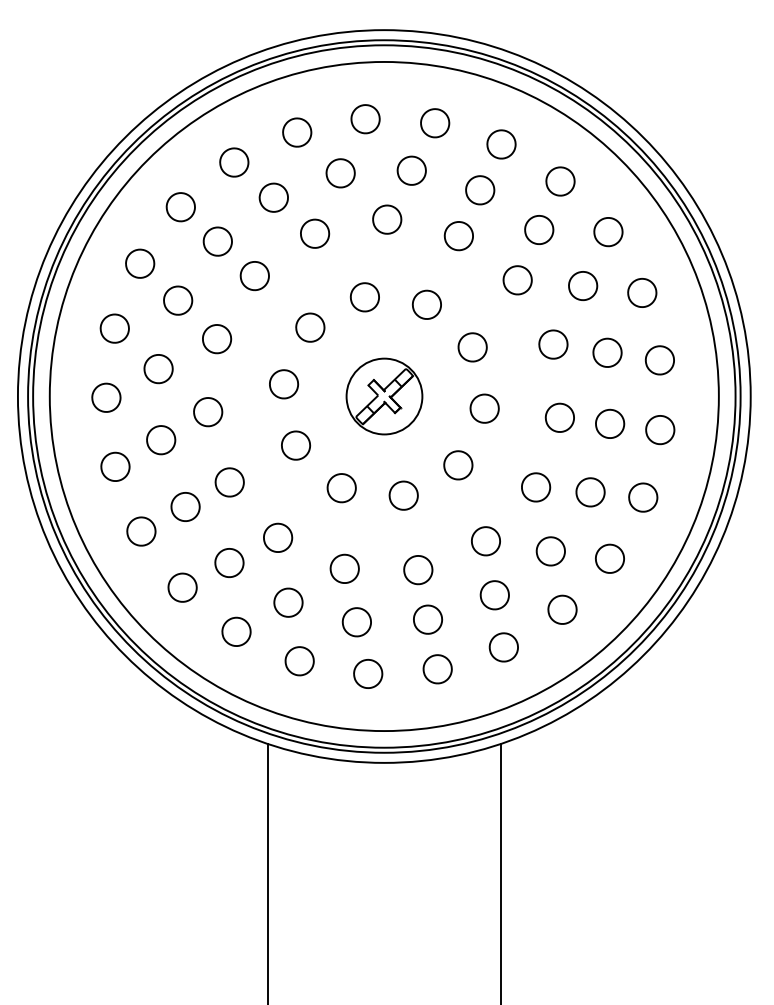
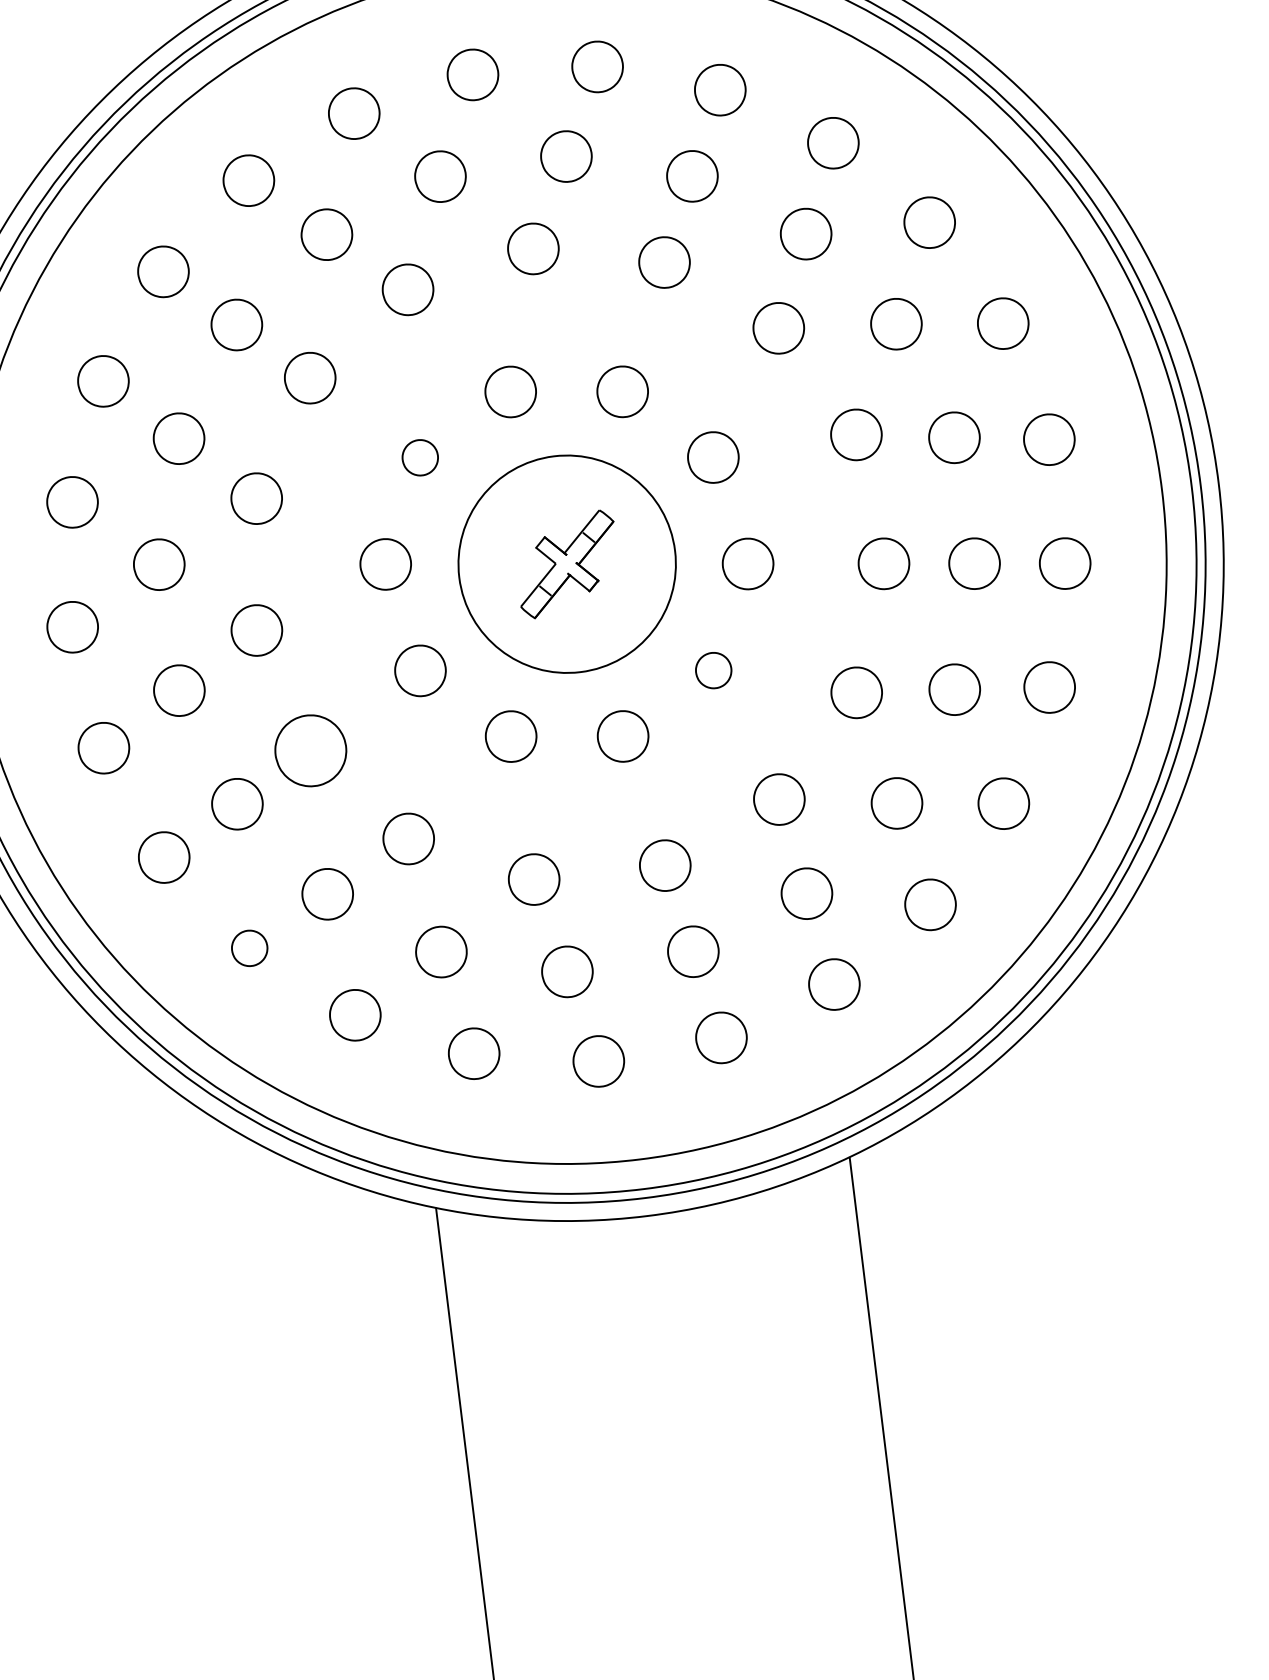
part: (310, 327) -> (420, 457), size x0.7
circle: (384, 396) -> (567, 564), size x1.6
part: (458, 465) -> (713, 670), size x0.7
part: (229, 482) -> (310, 751), size x1.4
part: (182, 587) -> (249, 948), size x0.7

